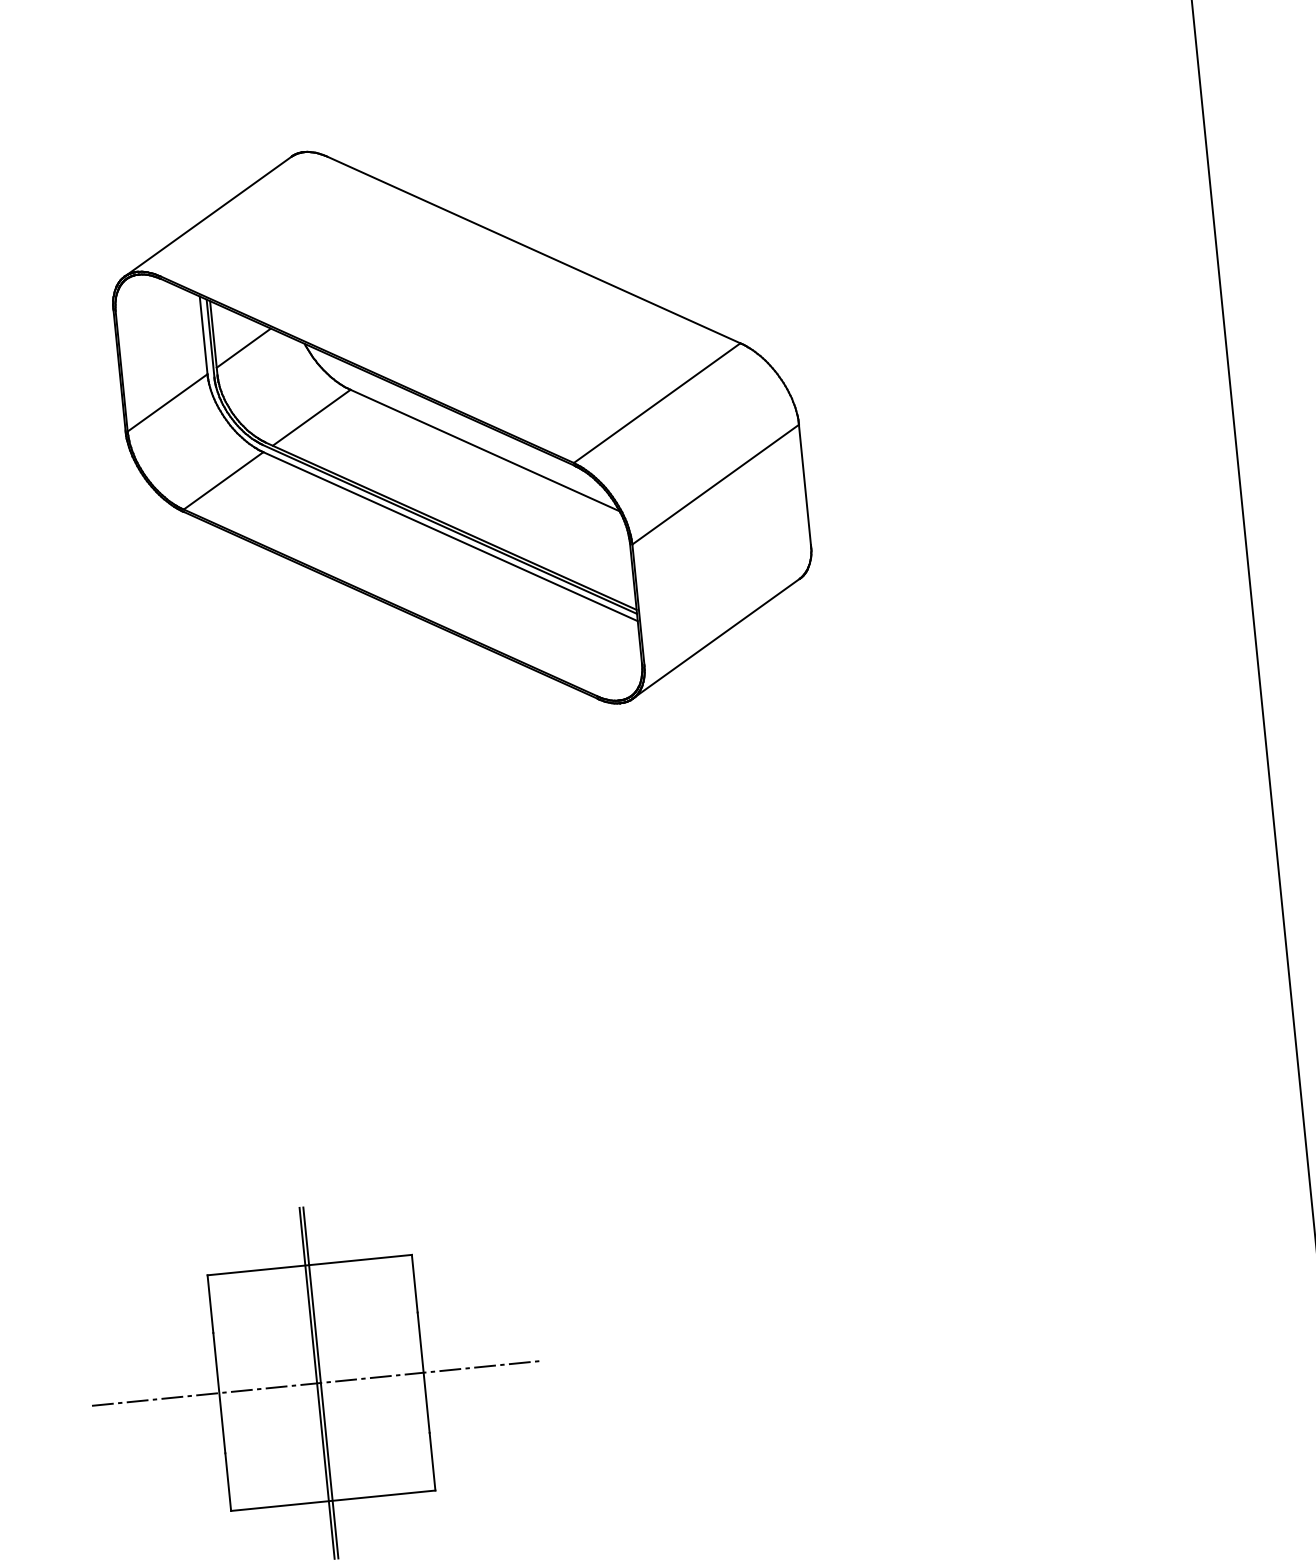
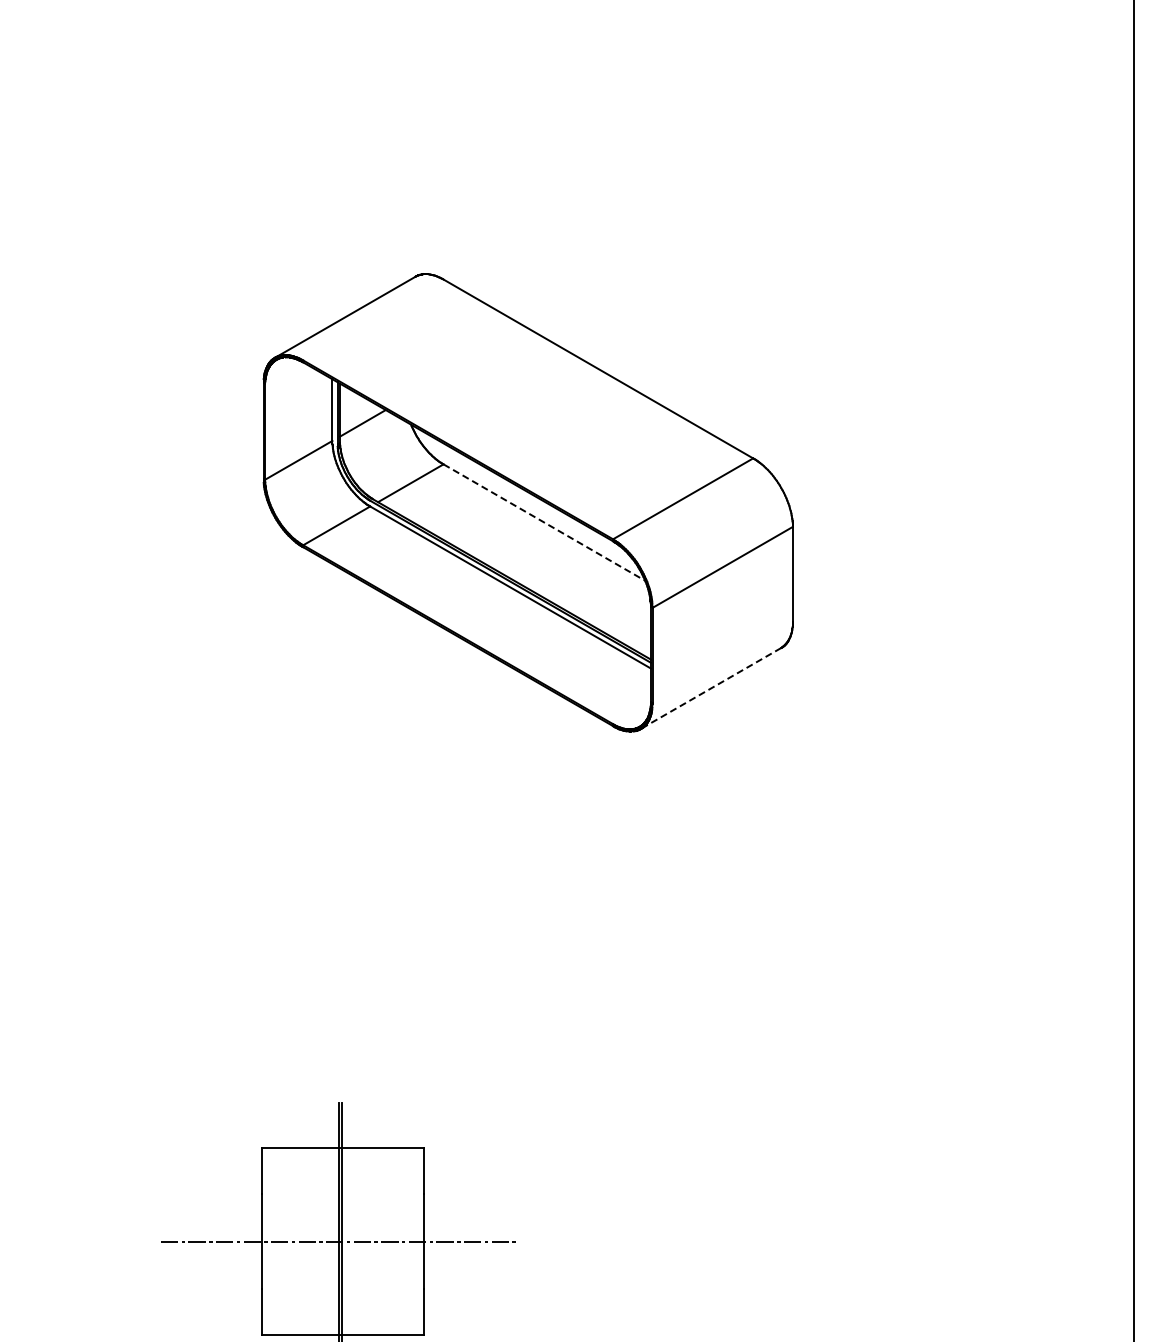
line: (485, 450) -> (544, 522), solid -> dashed
line: (716, 638) -> (711, 688), solid -> dashed

